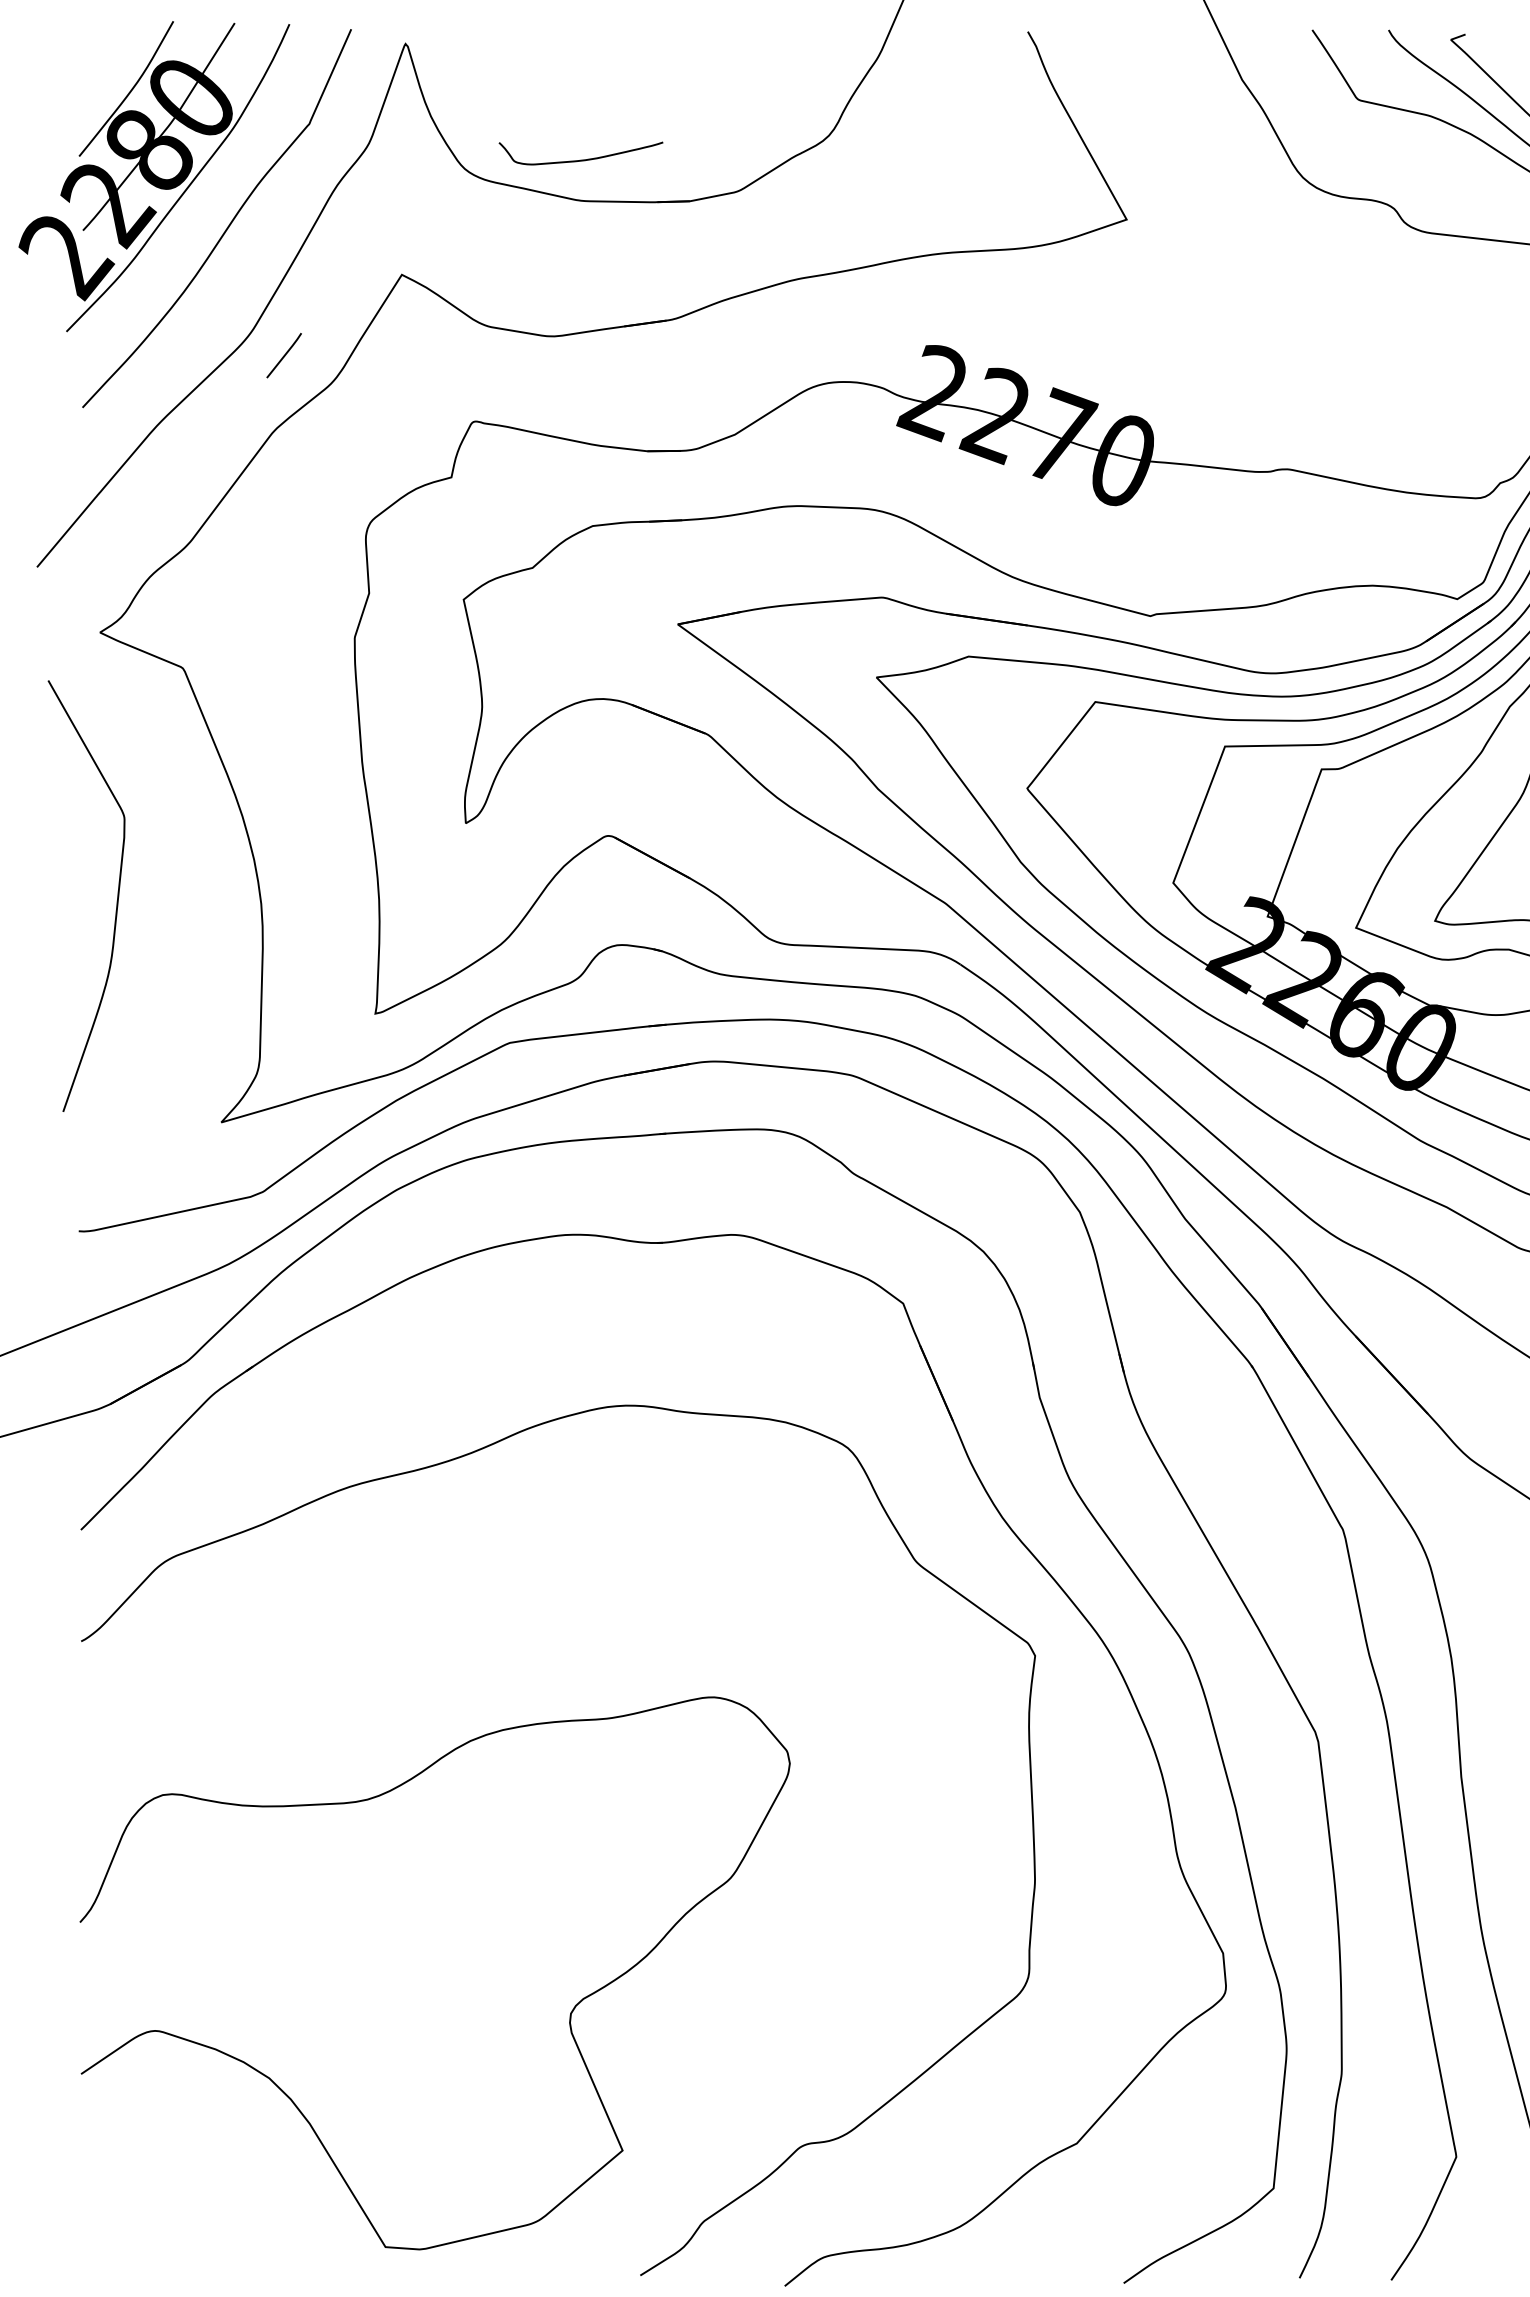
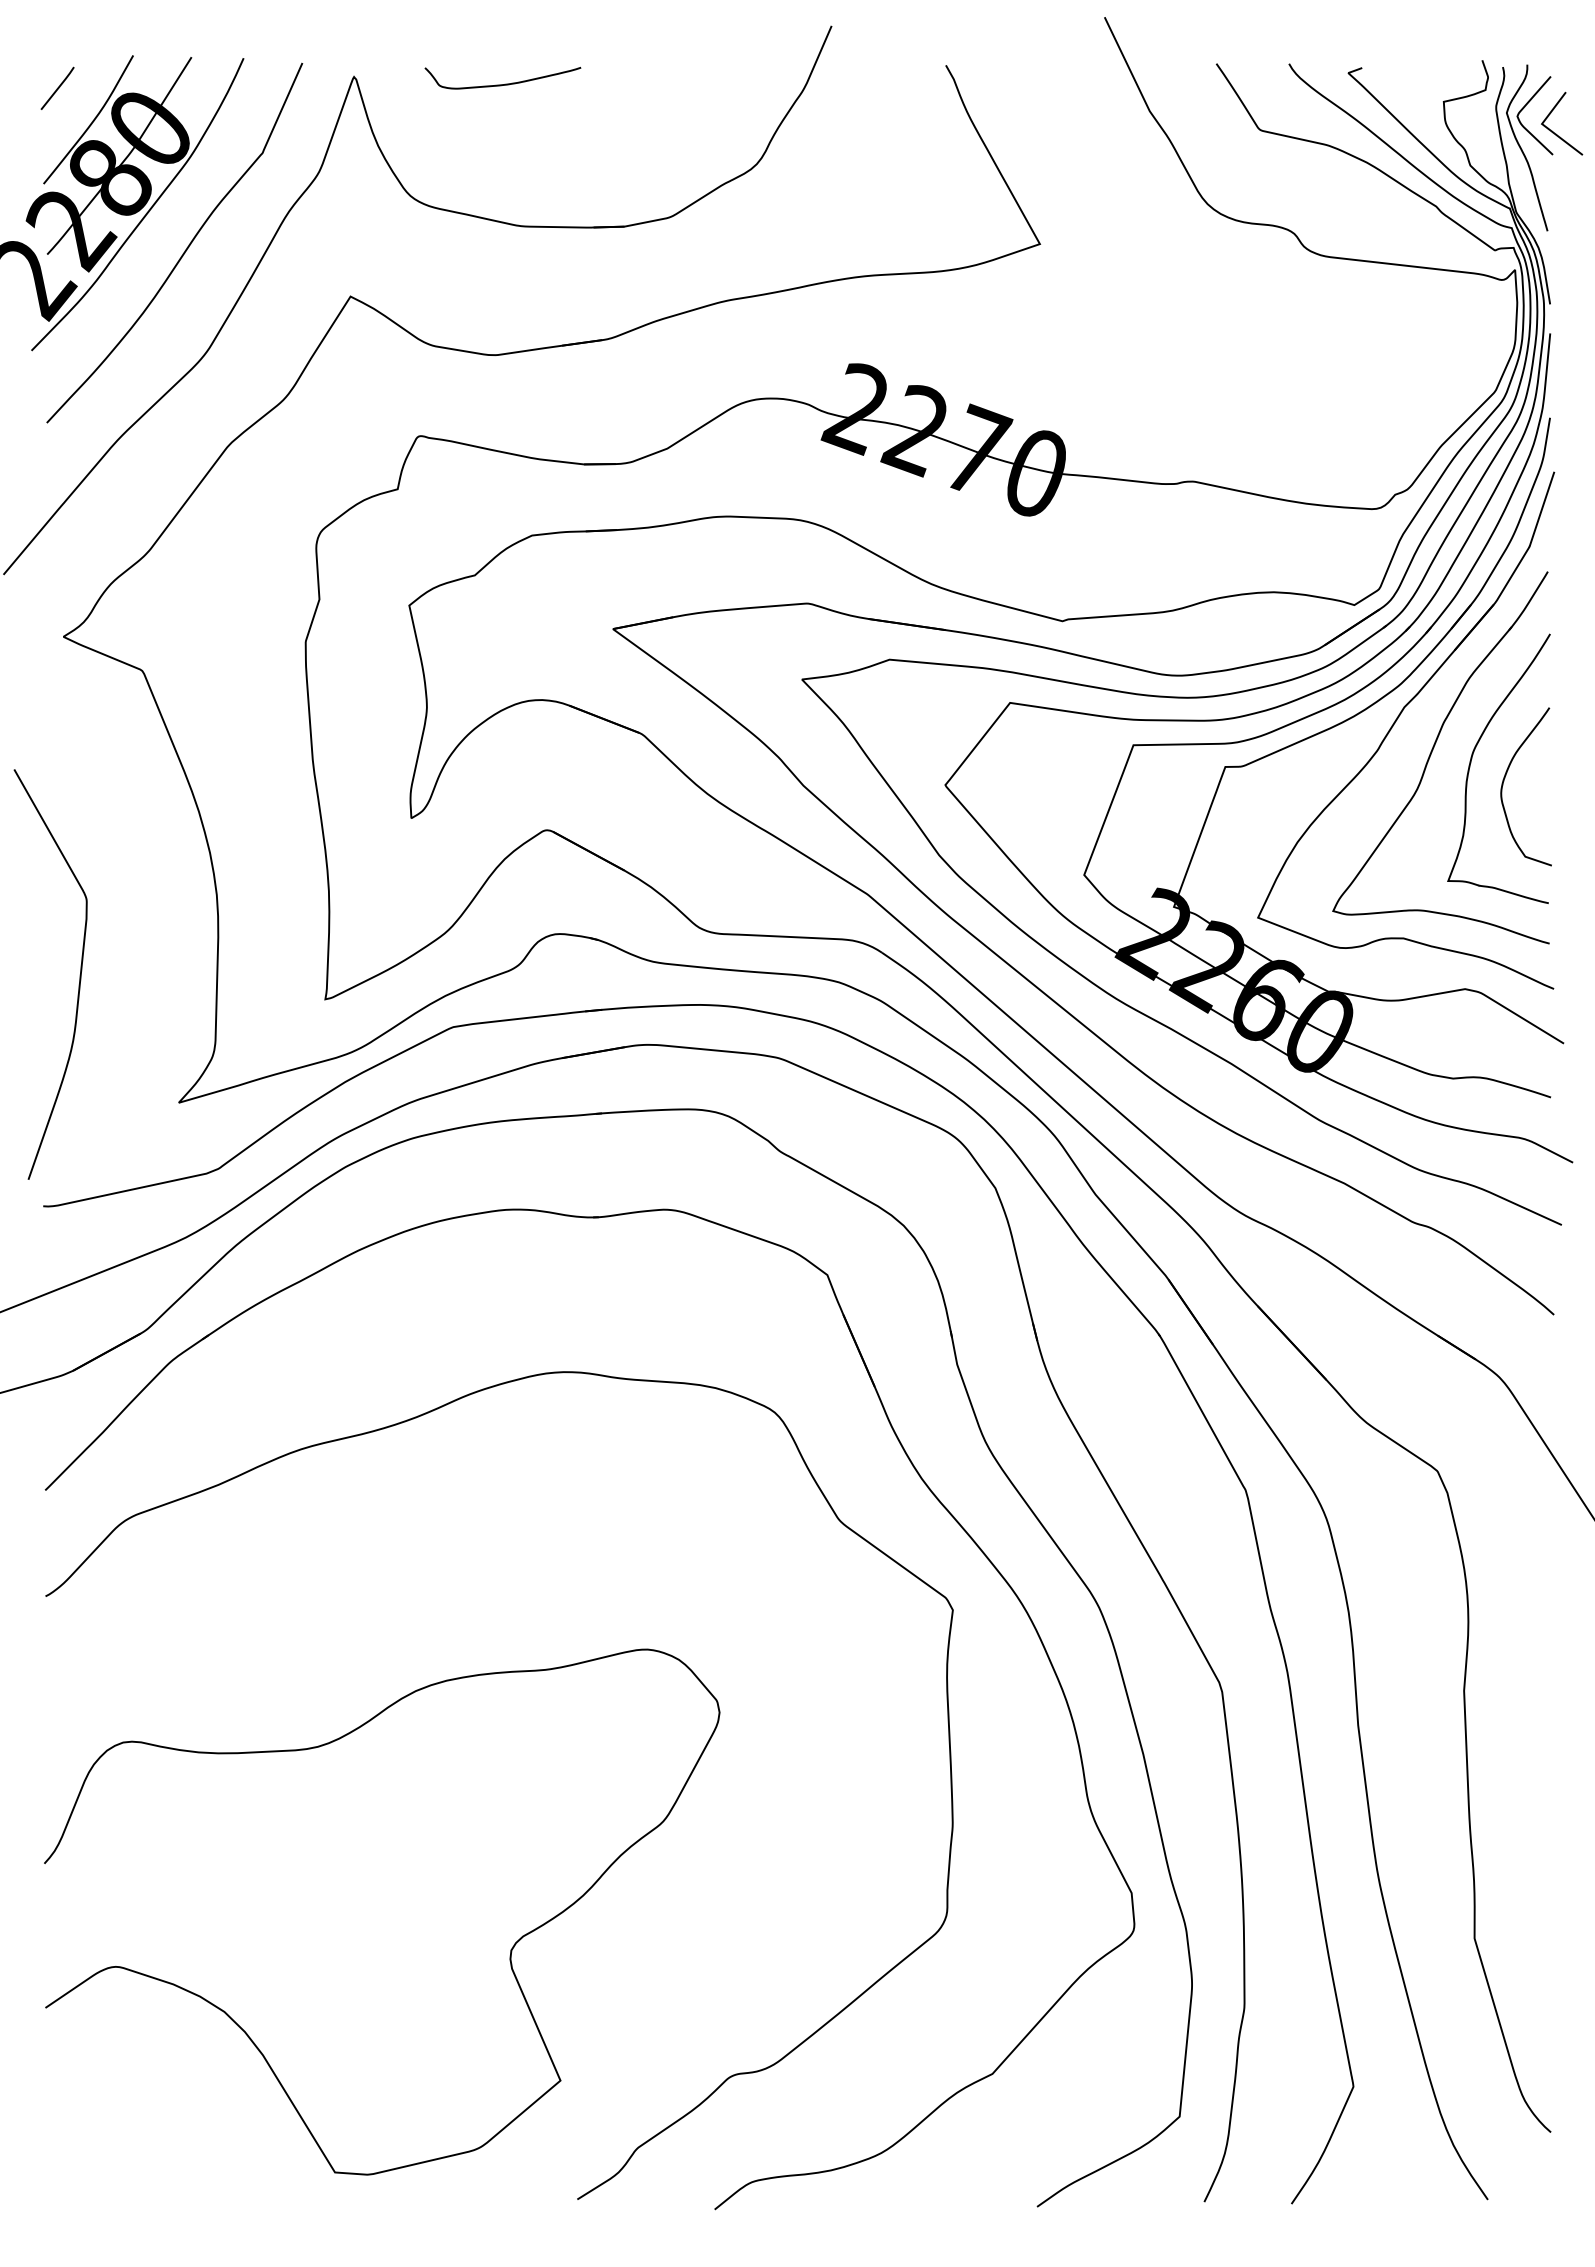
curve: (583, 159) -> (505, 83), moved
line: (284, 354) -> (57, 87), moved
curve: (116, 896) -> (79, 974), moved

